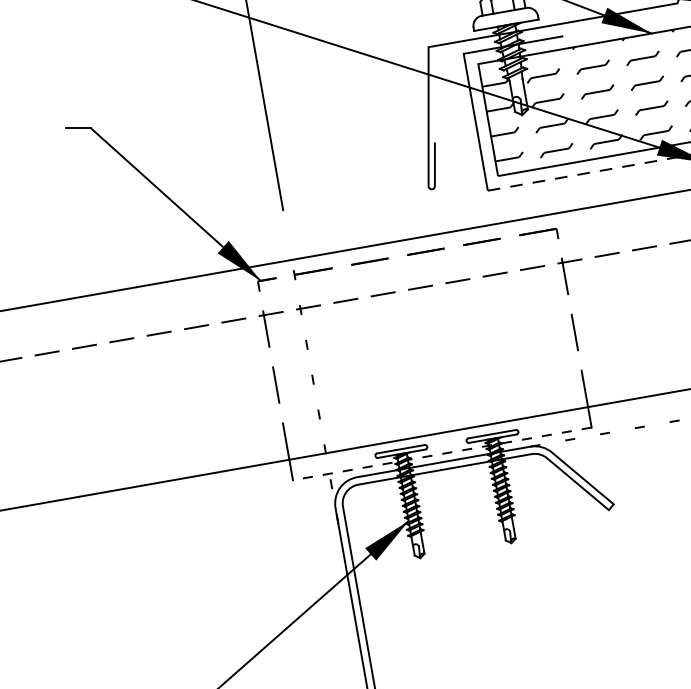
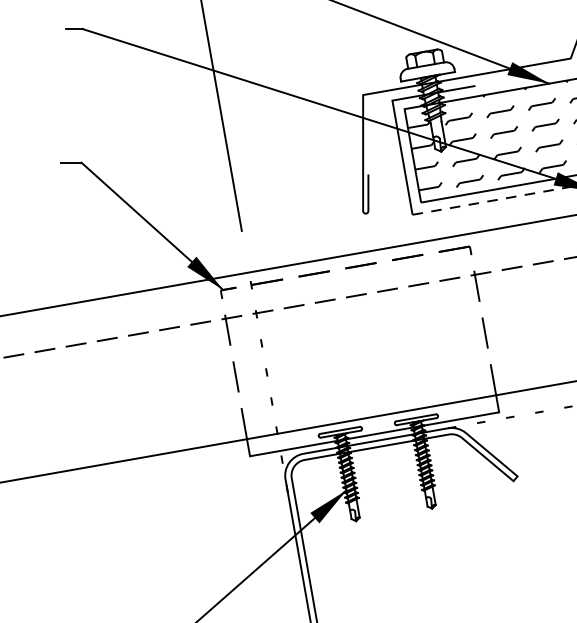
line: (442, 454) -> (374, 434), dashed -> solid

